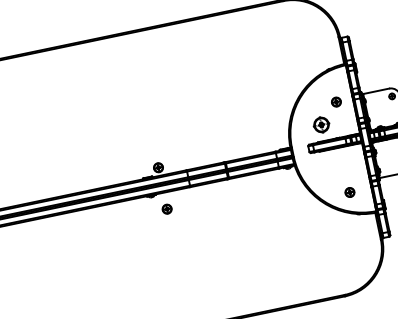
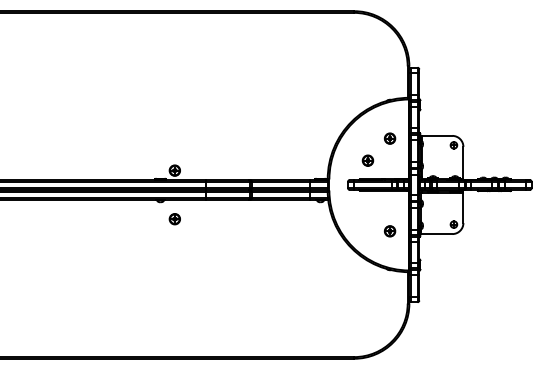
part: (321, 124) -> (367, 160), size x0.62
part: (349, 192) -> (389, 231), moved

